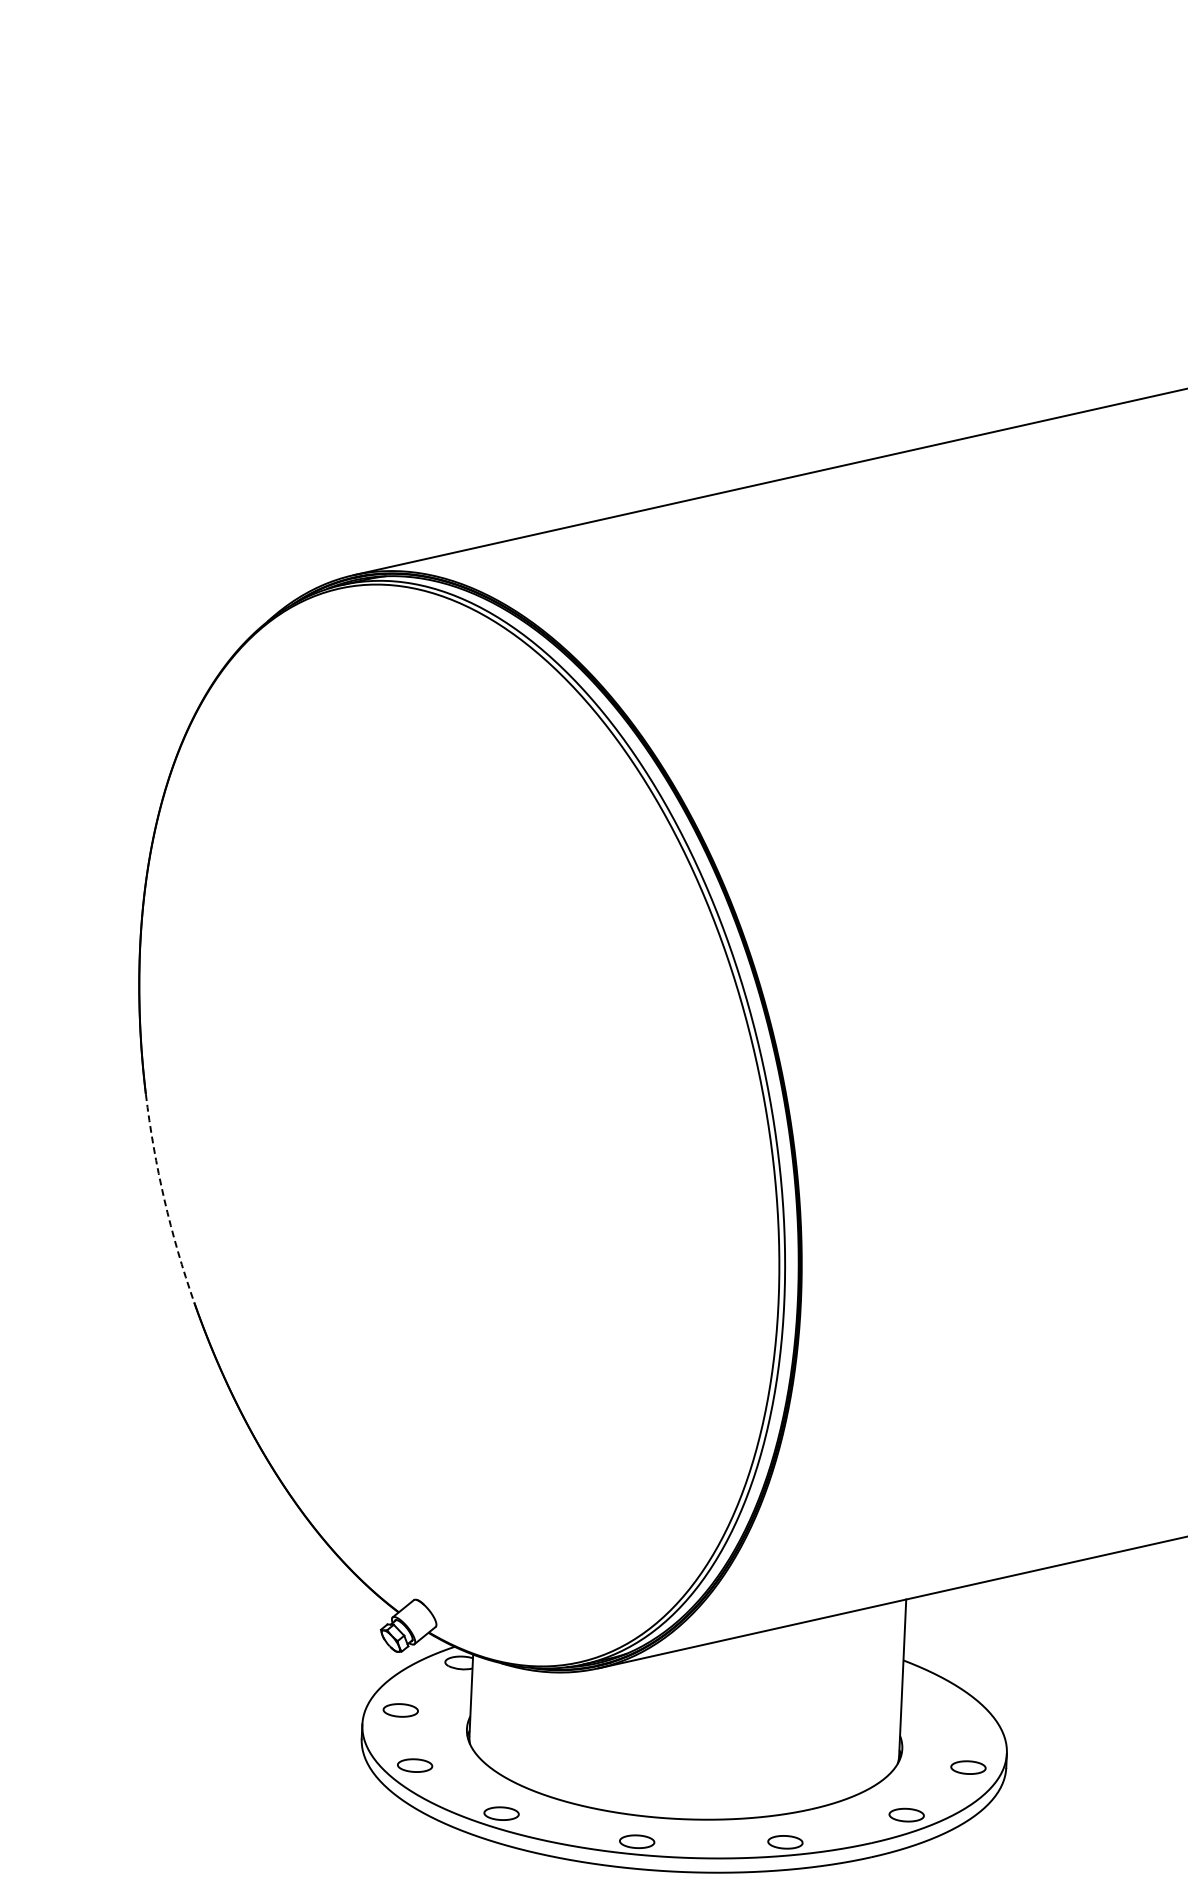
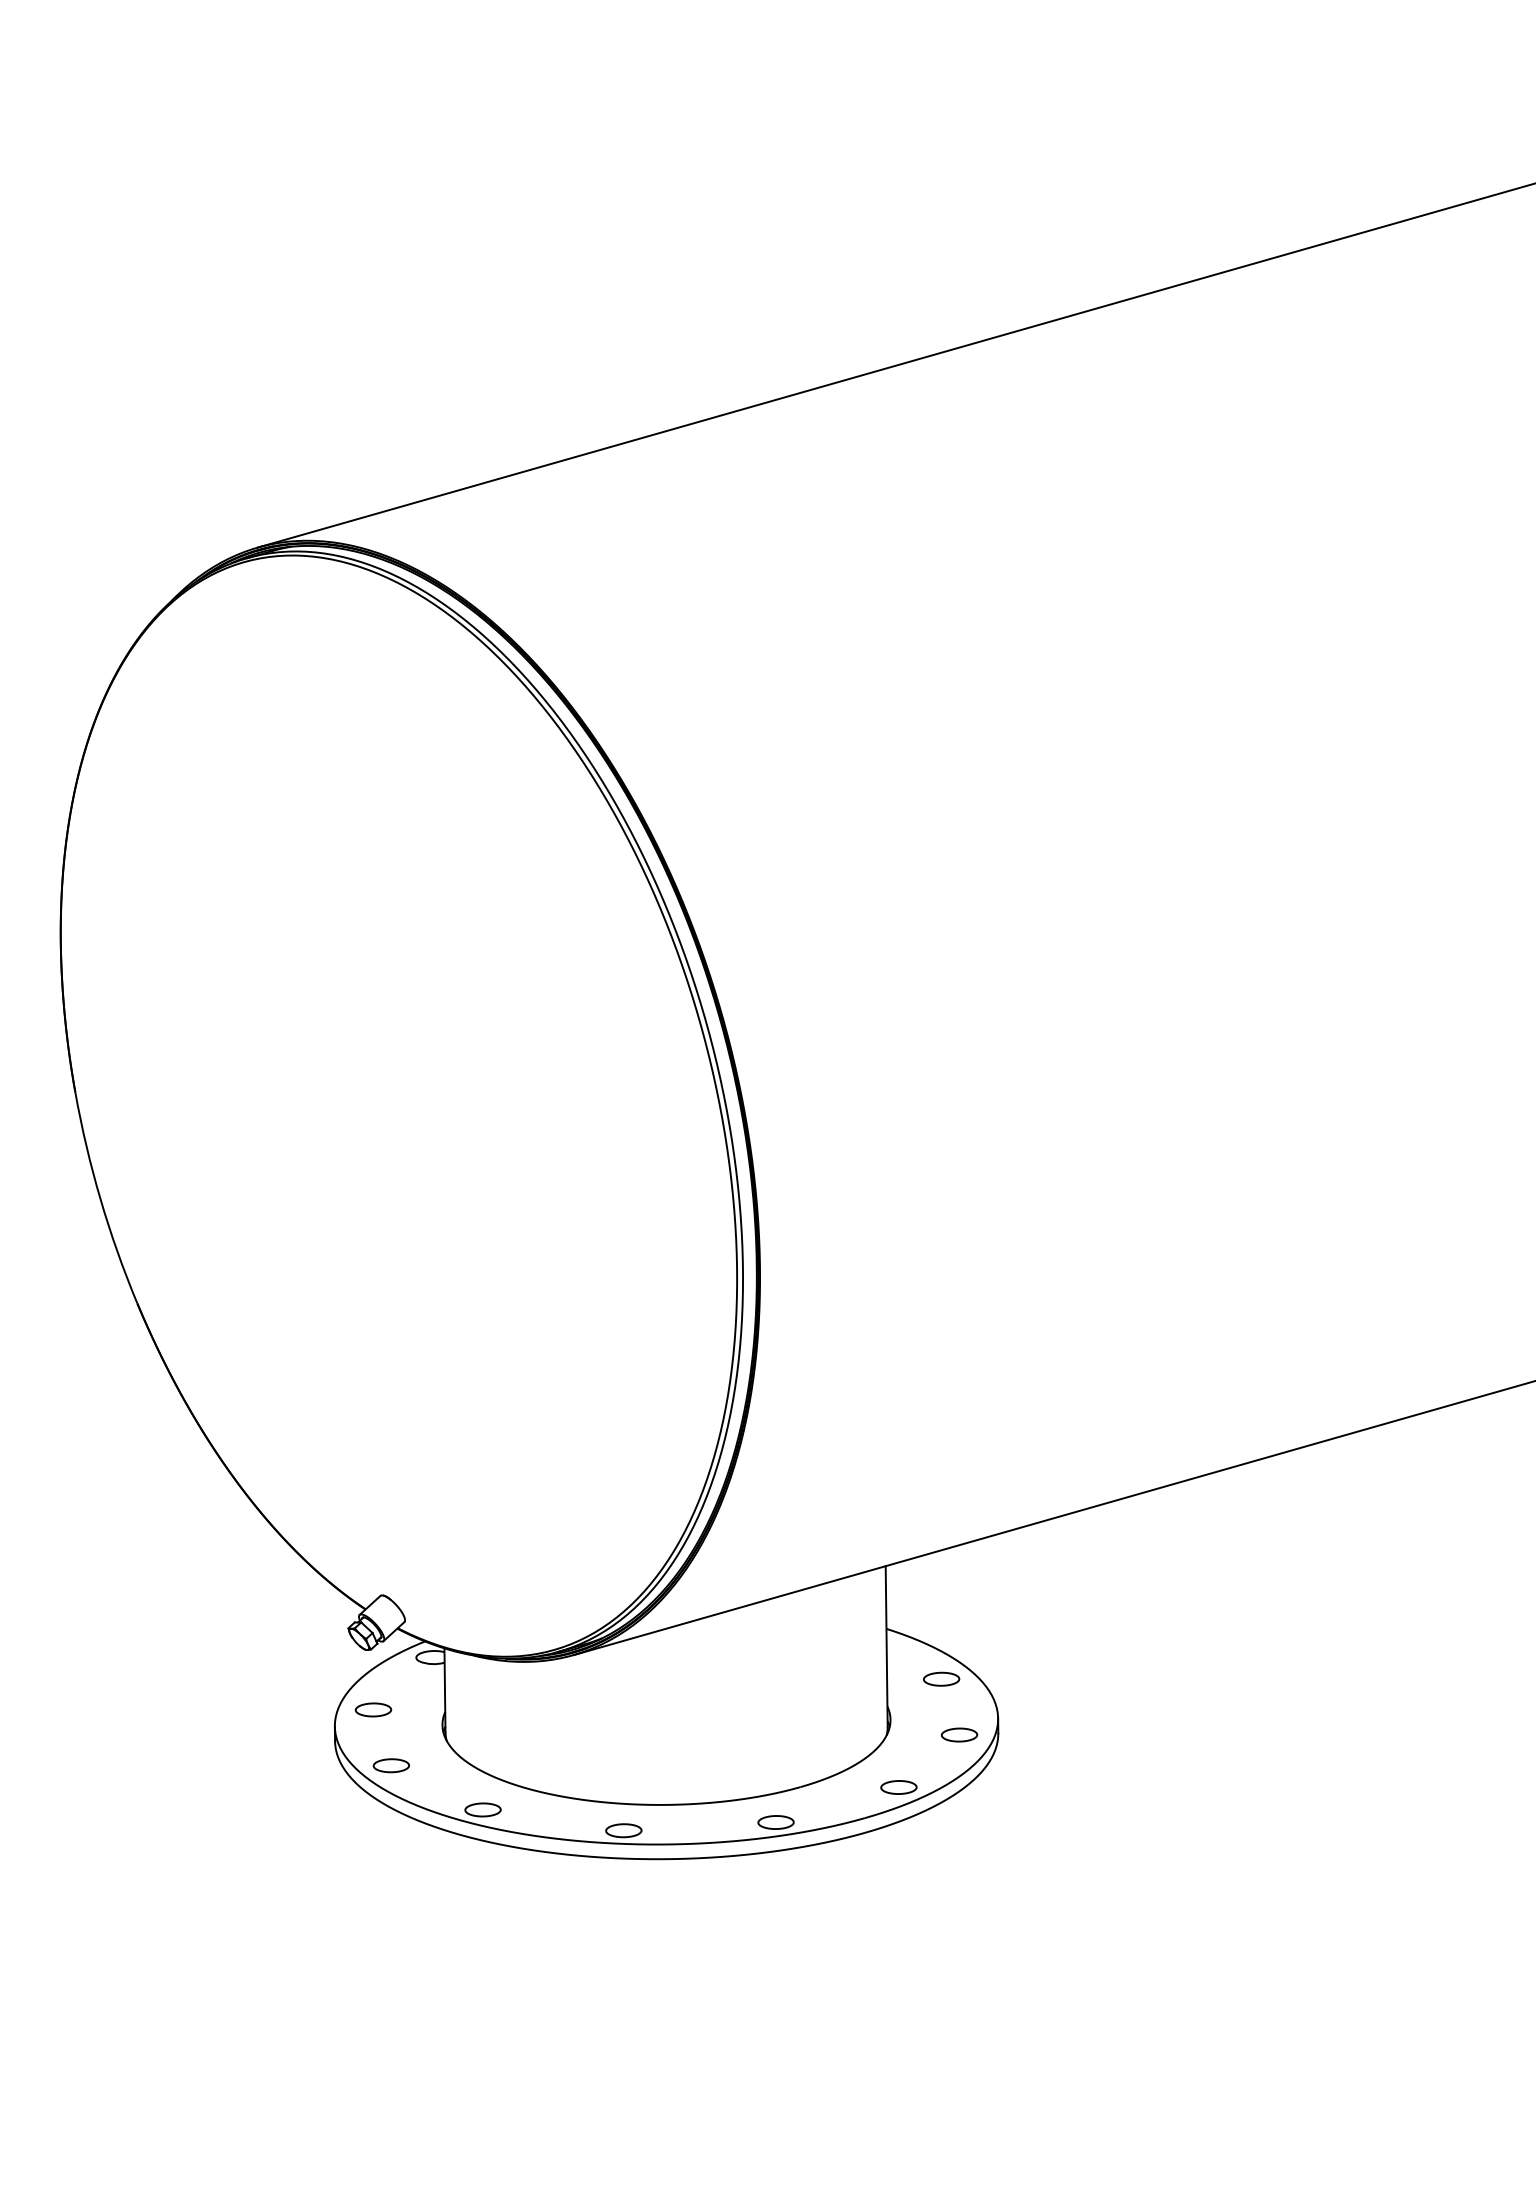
arc: (164, 1199) -> (100, 1199), dashed -> solid
part: (954, 1711) -> (941, 1678), added

